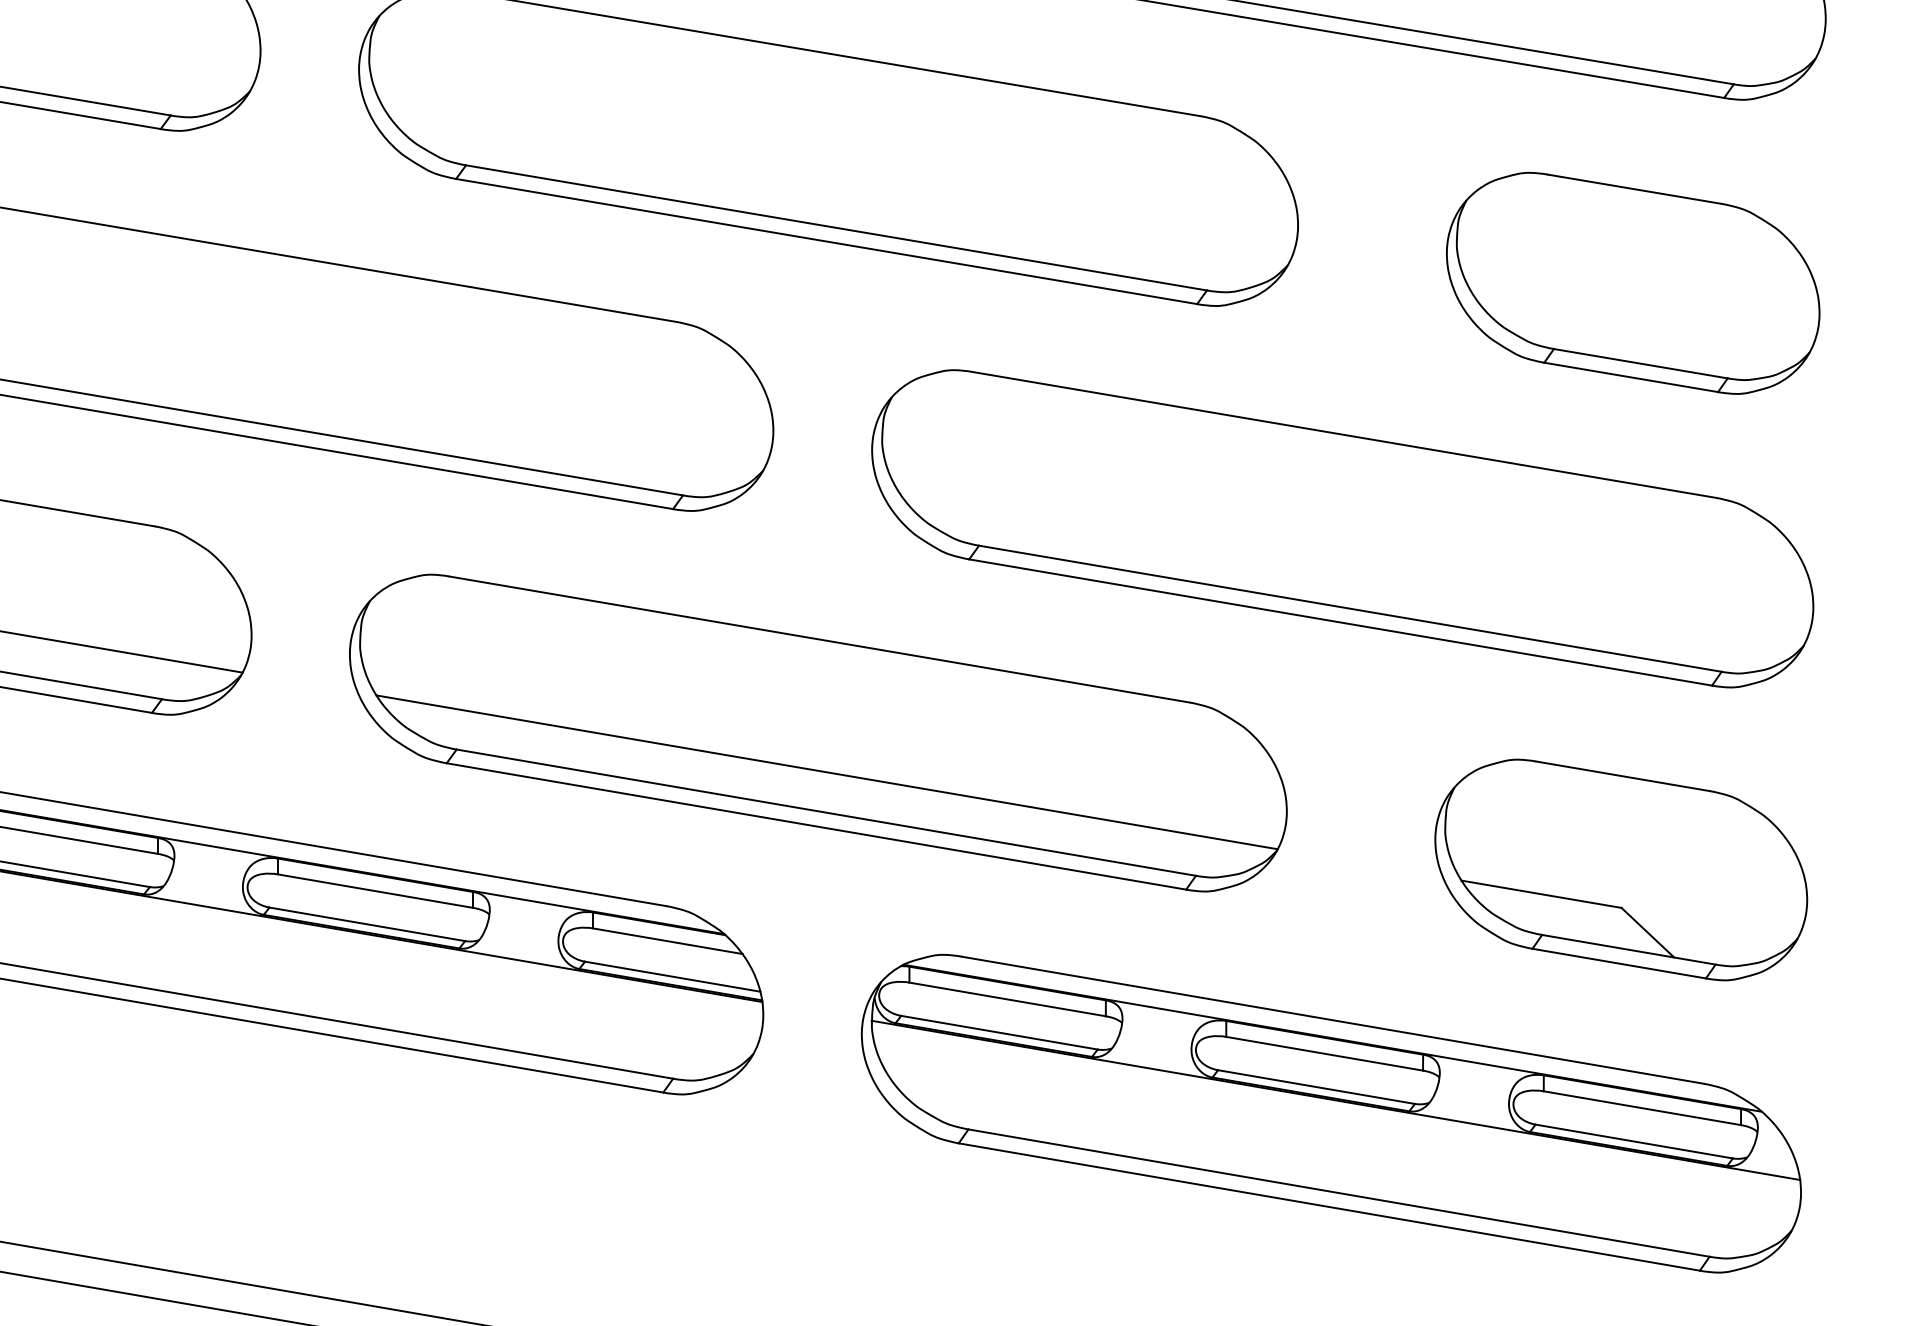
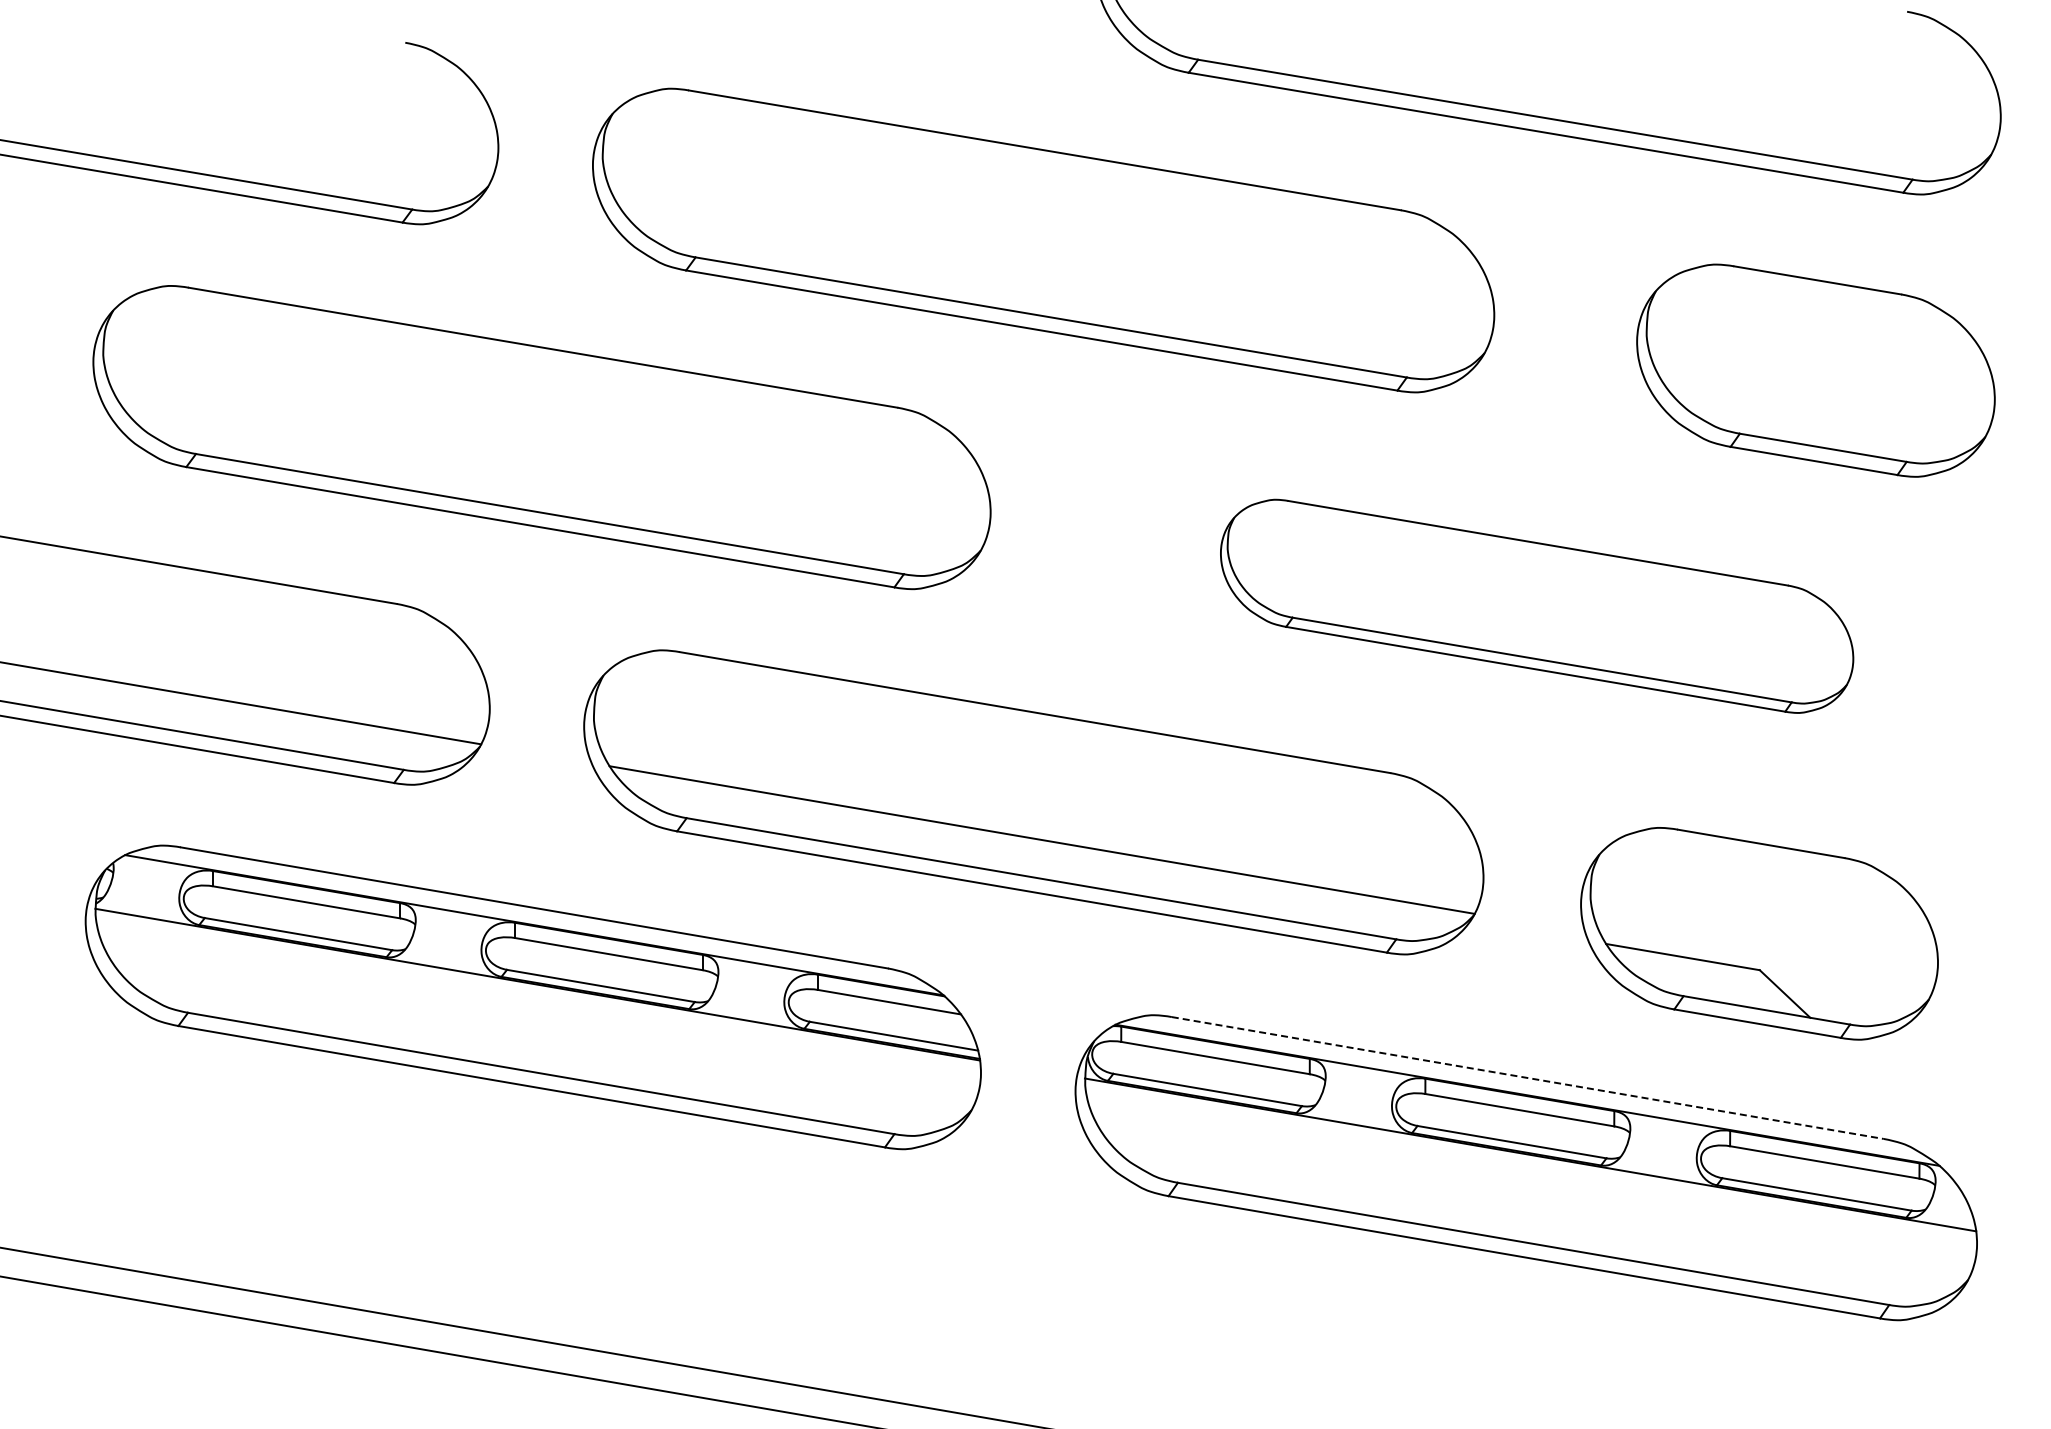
part: (1342, 529) -> (1536, 606), size x0.7
part: (1621, 869) -> (1759, 933), moved
line: (1333, 1020) -> (1528, 1078), solid -> dashed

